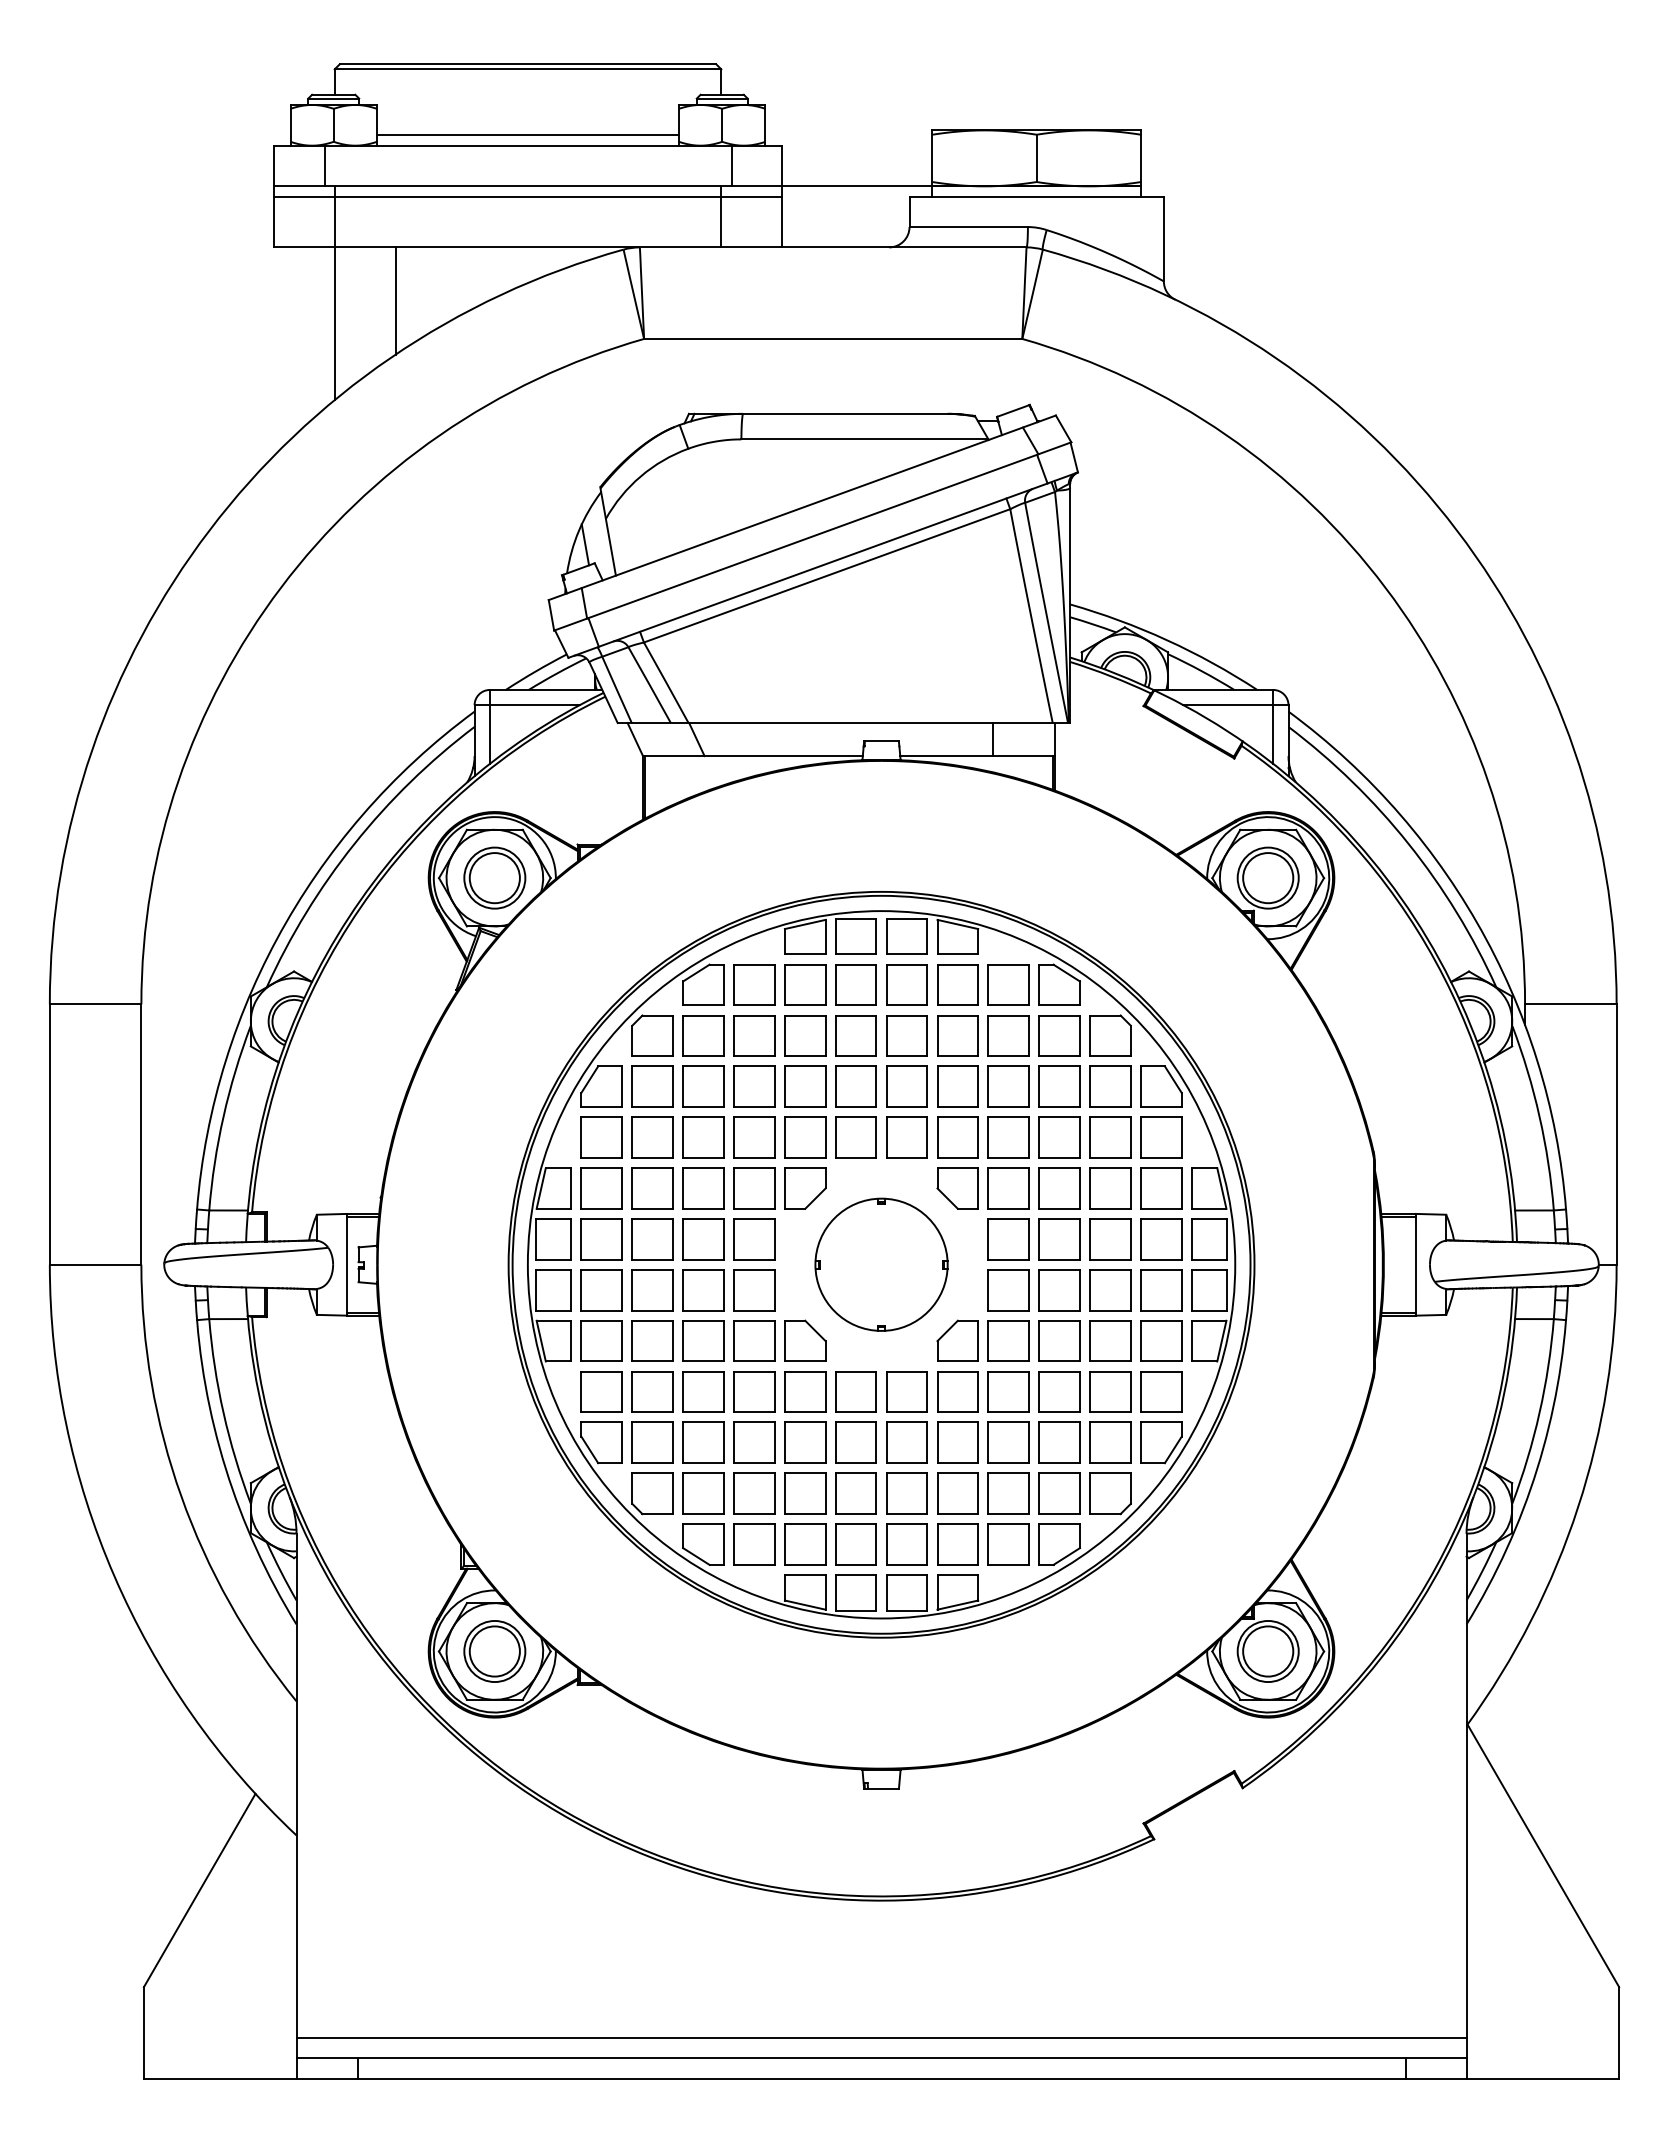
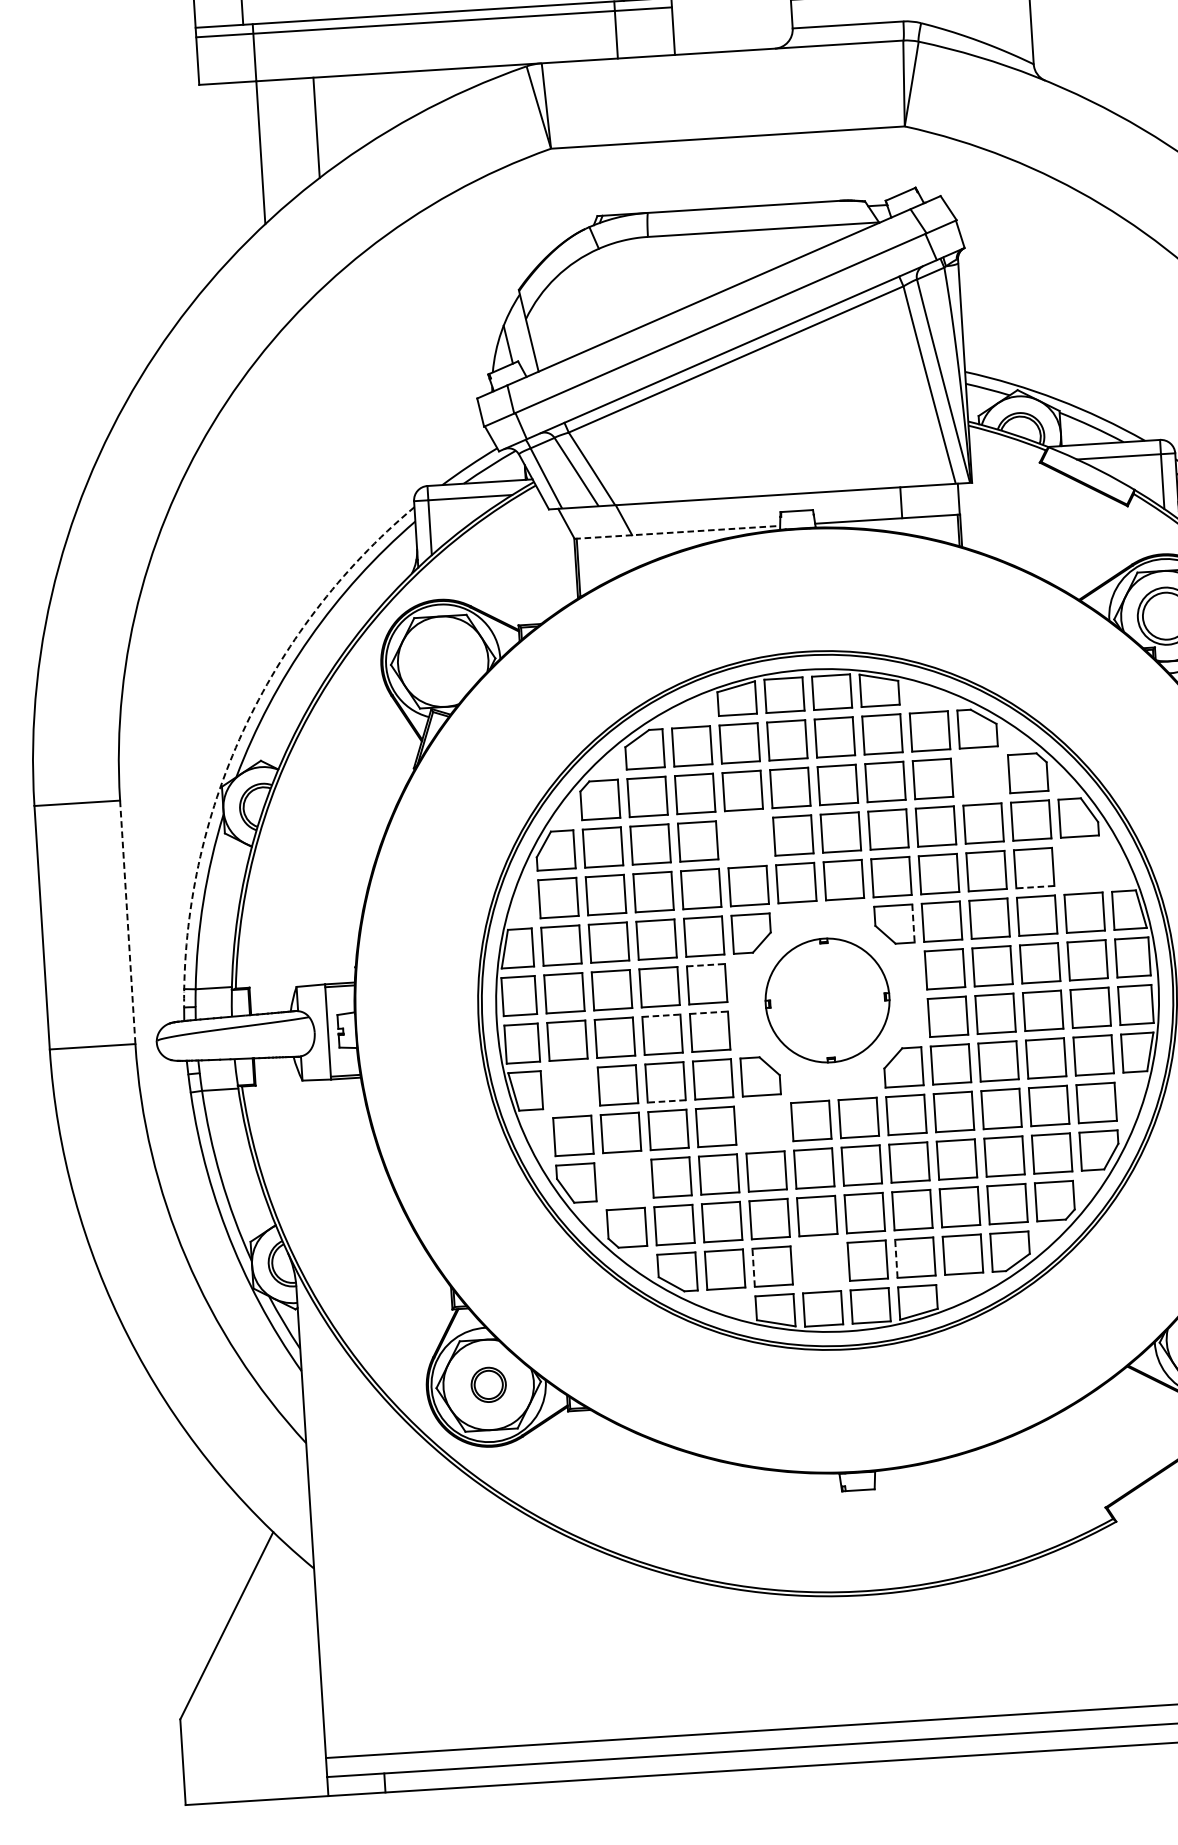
line: (753, 756) -> (677, 532), solid -> dashed
part: (494, 877) -> (442, 661), removed
arc: (276, 939) -> (242, 731), solid -> dashed
part: (1059, 1035) -> (980, 775), removed
part: (805, 1086) -> (745, 838), removed
line: (141, 1135) -> (127, 923), solid -> dashed
part: (1161, 1137) -> (1081, 865), removed
line: (1109, 1157) -> (1034, 886), solid -> dashed
line: (978, 1188) -> (913, 923), solid -> dashed
line: (754, 1219) -> (706, 965), solid -> dashed
line: (704, 1269) -> (662, 1015), solid -> dashed
line: (754, 1269) -> (709, 1012), solid -> dashed
part: (601, 1340) -> (570, 1087), removed
line: (703, 1361) -> (666, 1101), solid -> dashed
part: (805, 1391) -> (763, 1123), removed
part: (652, 1442) -> (623, 1180), removed
line: (784, 1544) -> (753, 1267), solid -> dashed
part: (855, 1544) -> (819, 1263), removed
line: (937, 1544) -> (896, 1258), solid -> dashed
part: (494, 1651) -> (488, 1384), size x0.6

